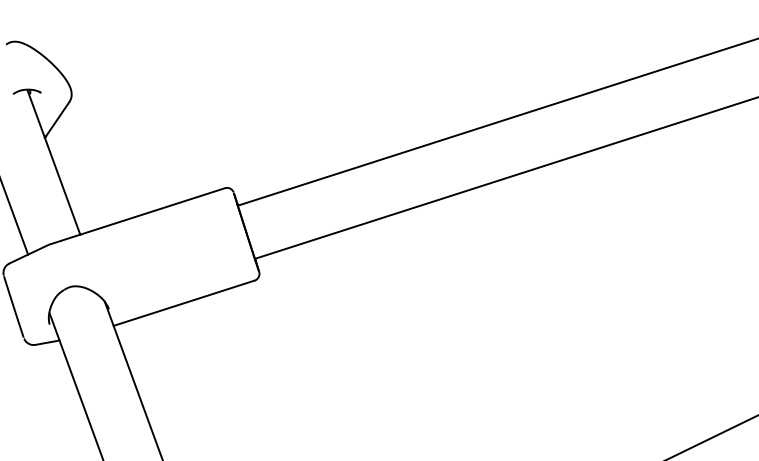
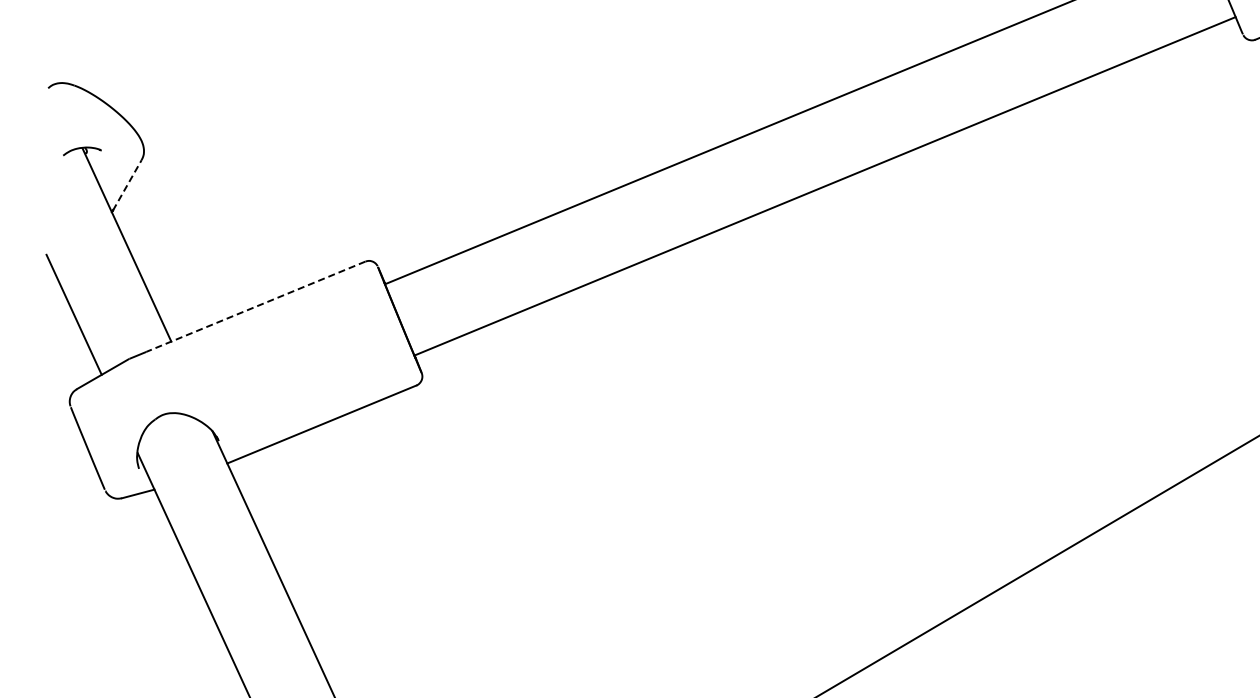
line: (57, 118) -> (127, 184), solid -> dashed
line: (143, 214) -> (255, 306), solid -> dashed

